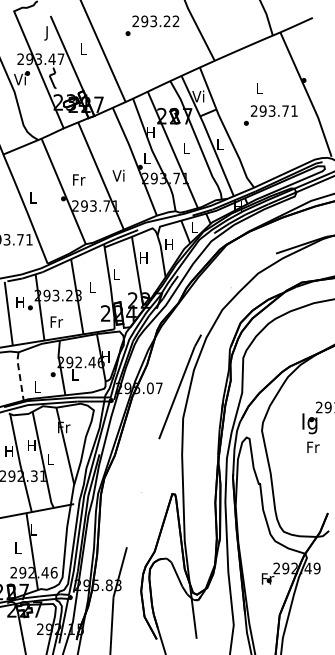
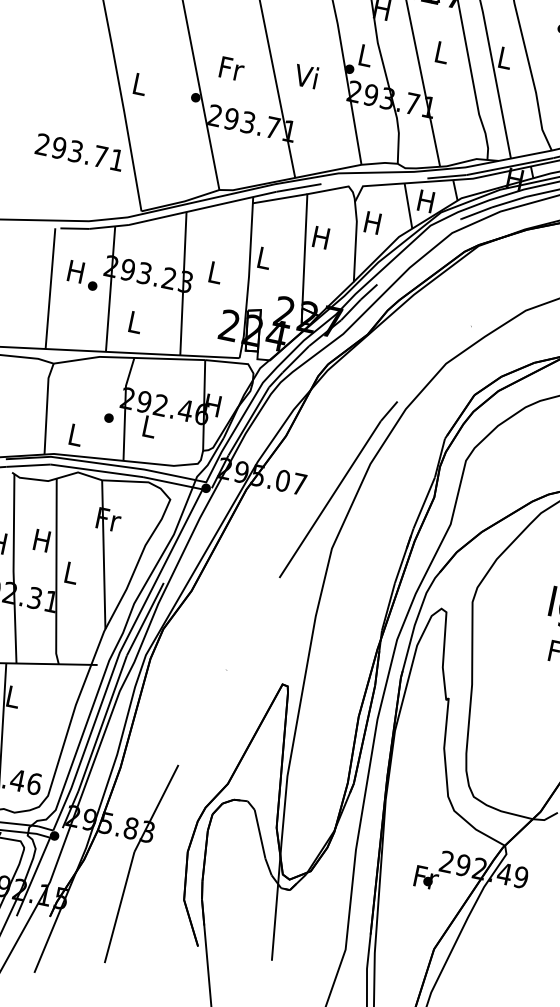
text: (193, 227) -> (424, 200), L -> H
text: (56, 321) -> (135, 321), Fr -> L
line: (19, 376) -> (46, 408), dashed -> solid

